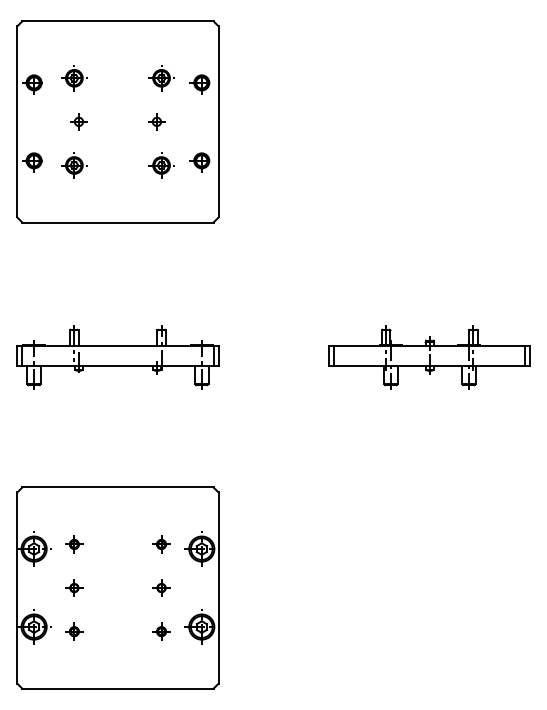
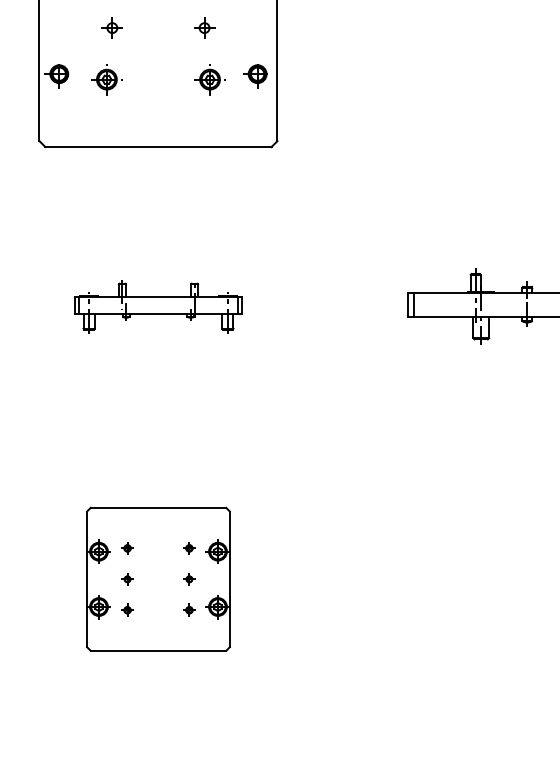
part: (117, 357) -> (157, 306), size x0.7
part: (117, 587) -> (157, 578), size x0.6

